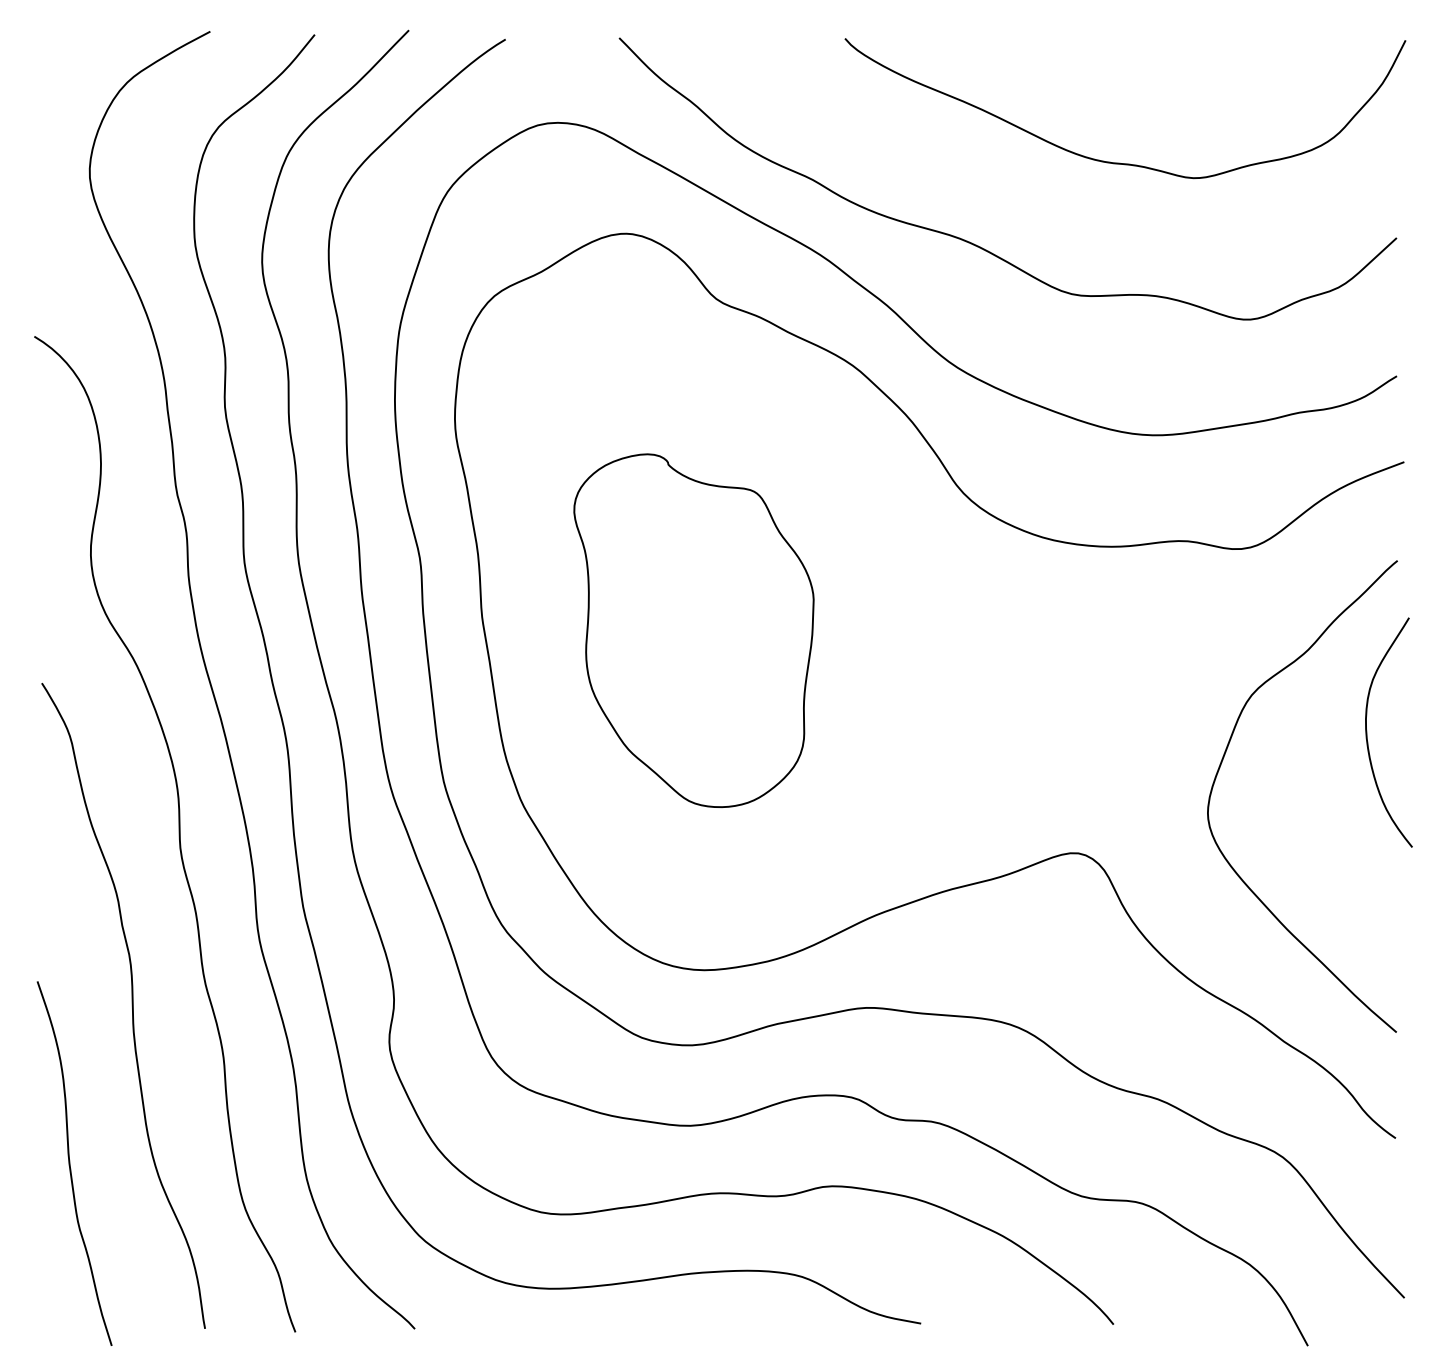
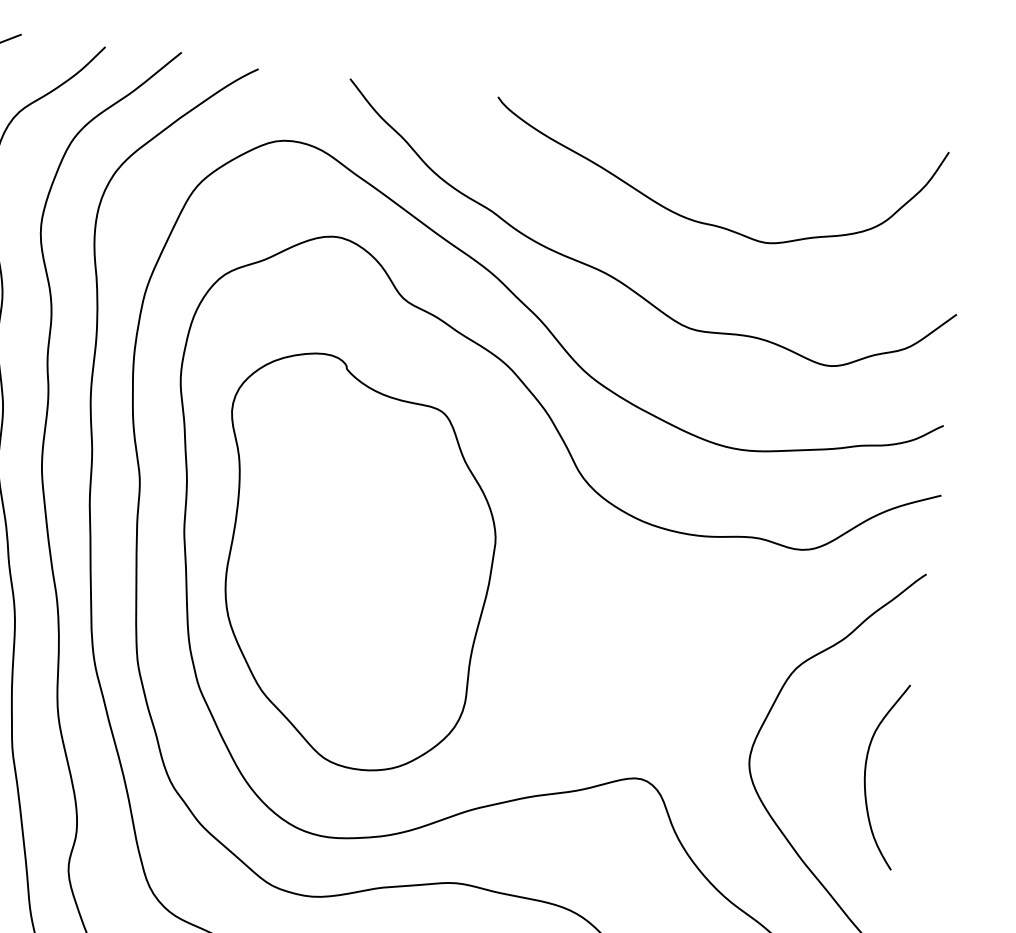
curve: (1120, 162) -> (707, 223), moved
part: (693, 630) -> (353, 562), size x1.43
curve: (1367, 732) -> (865, 773), moved

